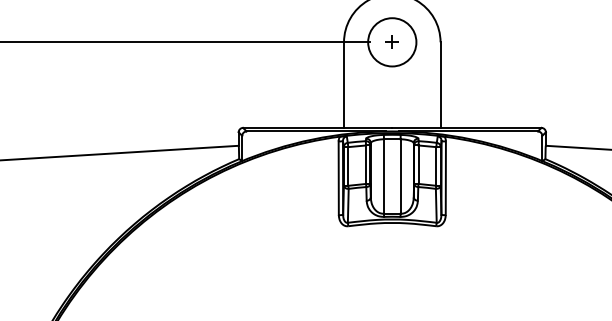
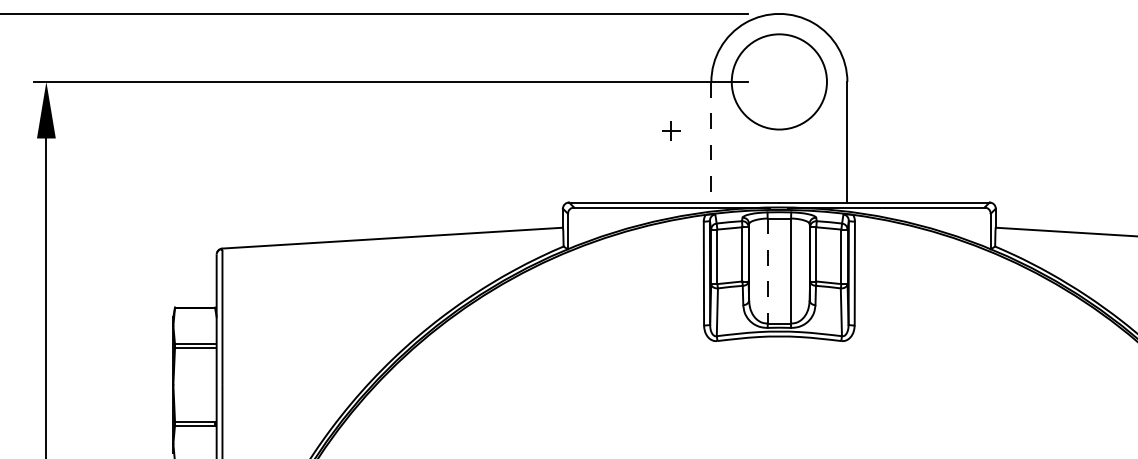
circle: (392, 42) -> (779, 81), size x1.4
part: (392, 42) -> (671, 130), moved
line: (344, 85) -> (711, 142), solid -> dashed
line: (383, 176) -> (767, 271), solid -> dashed

